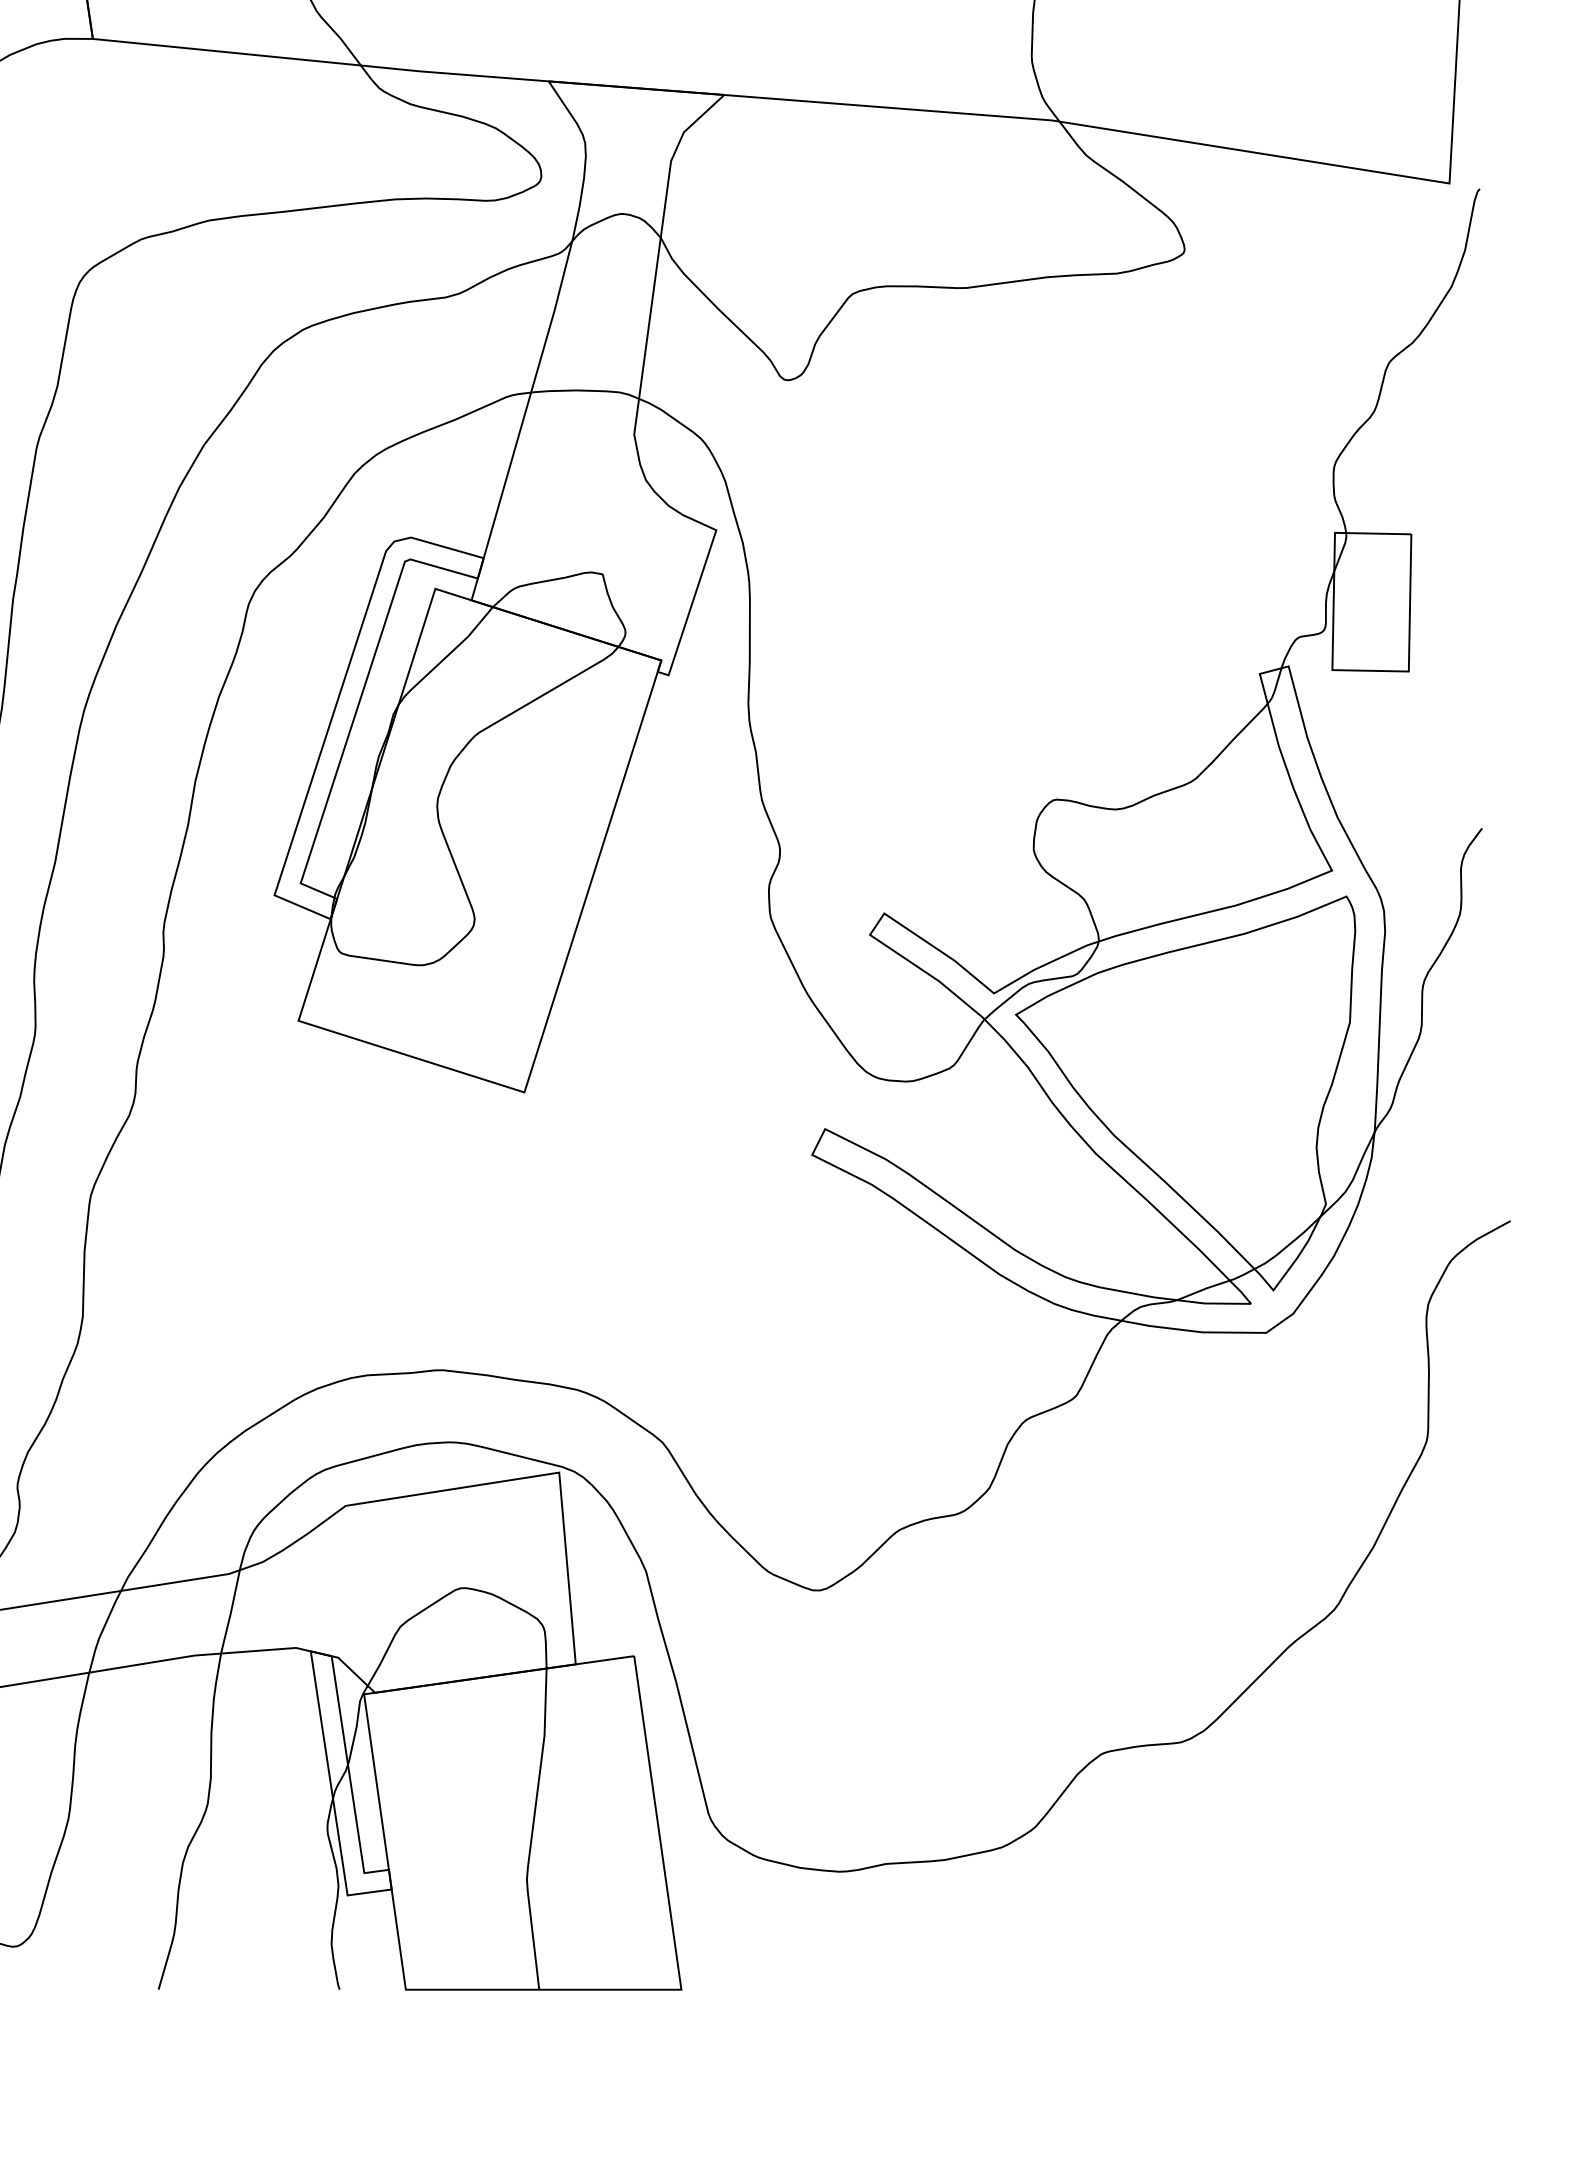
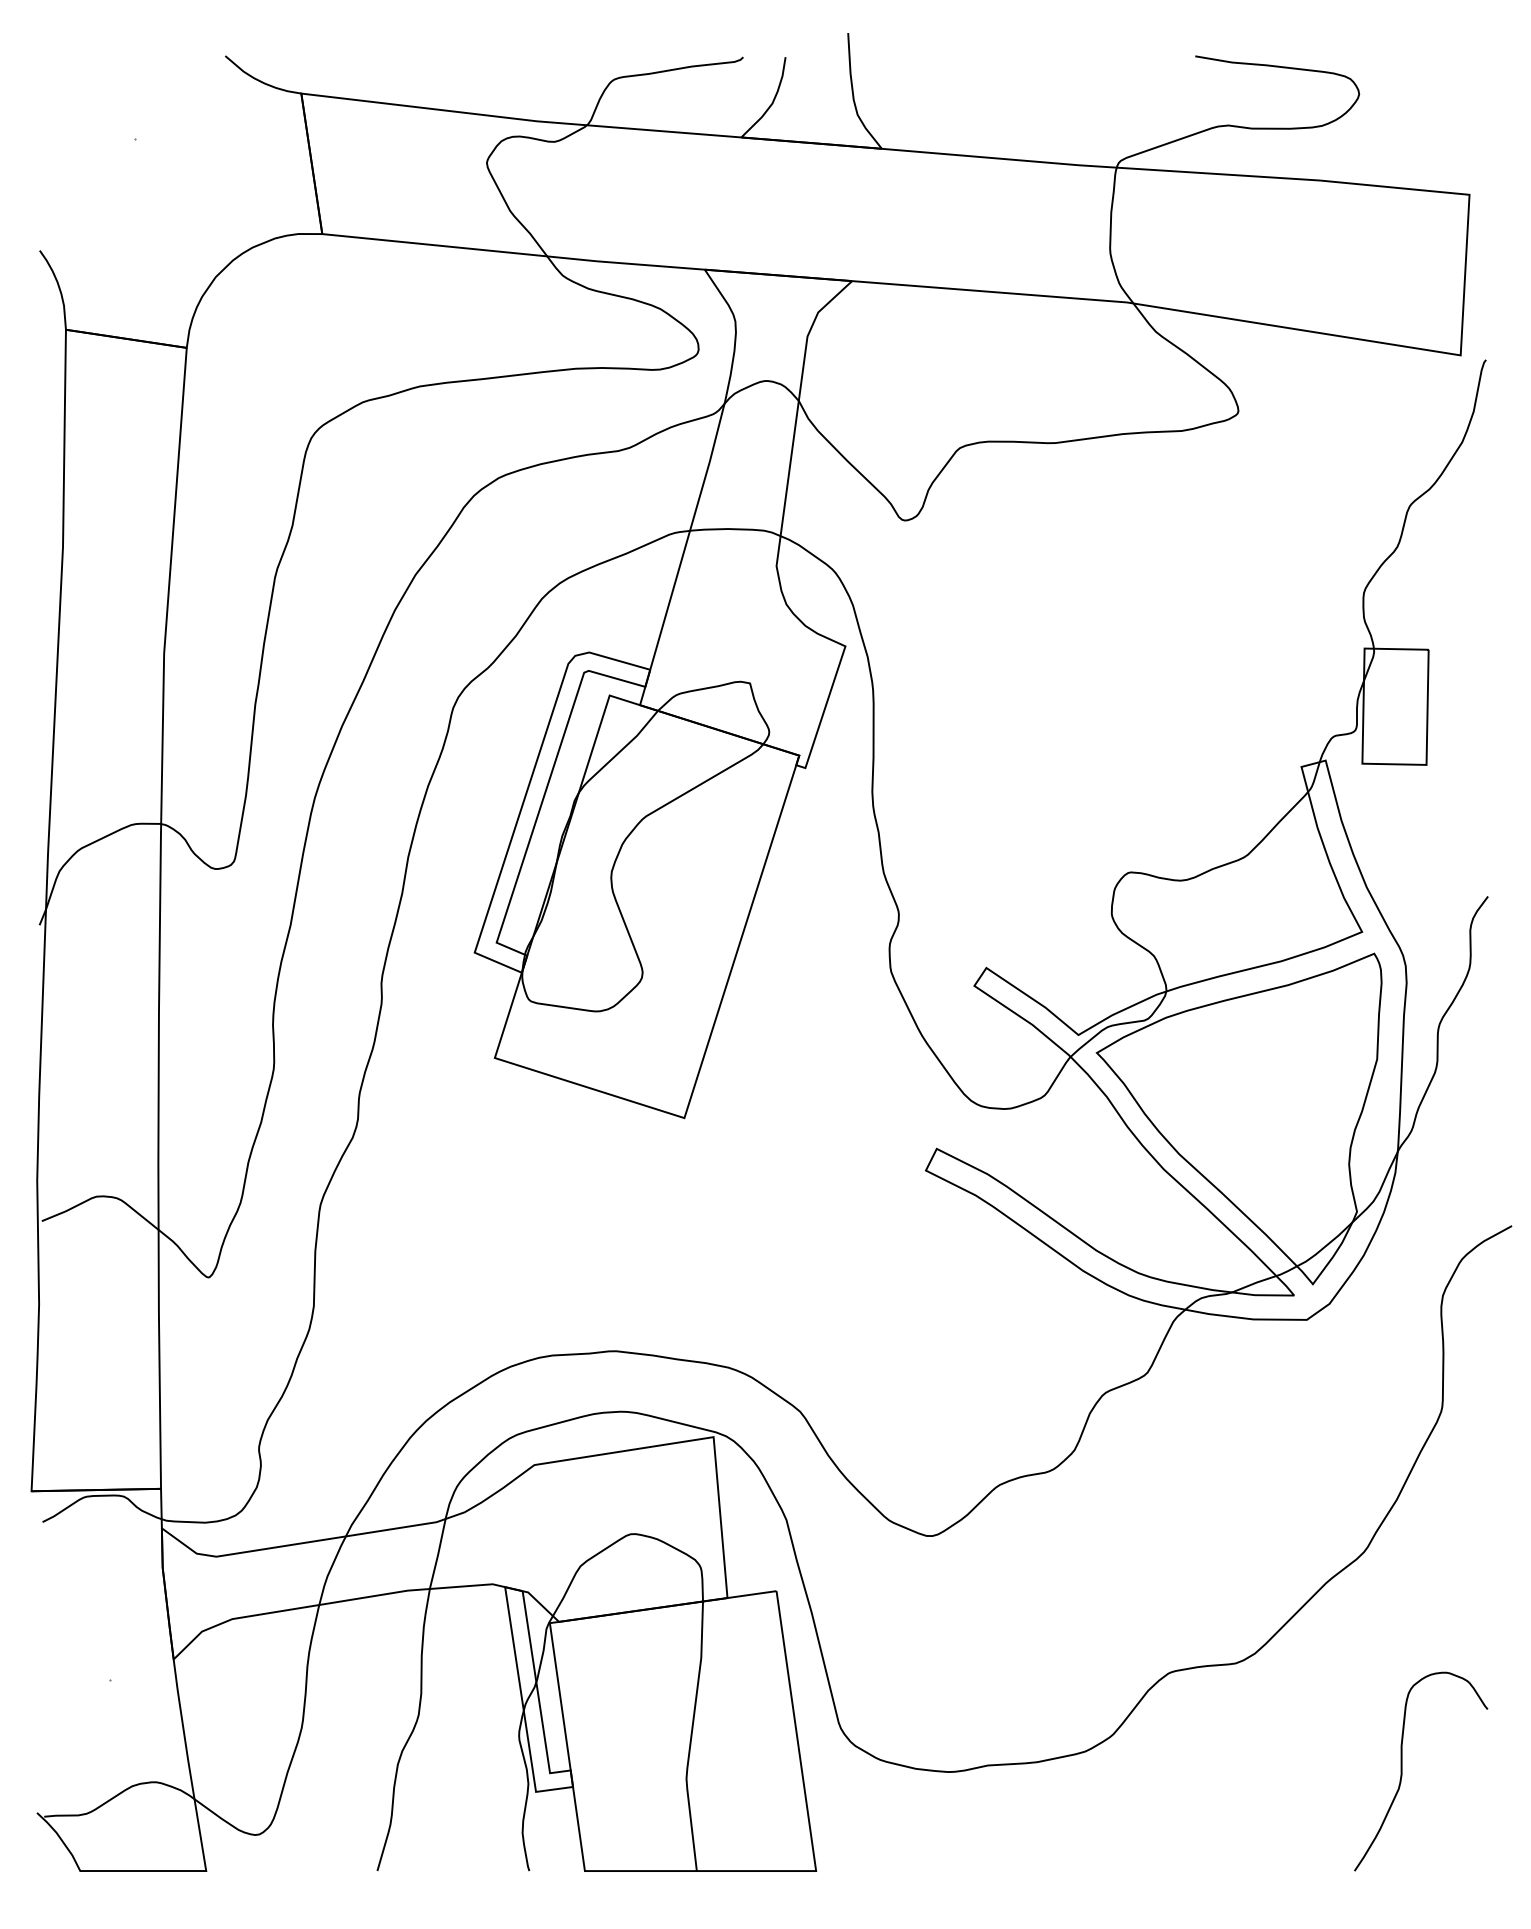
curve: (1380, 1871) -> (1402, 1771), added

